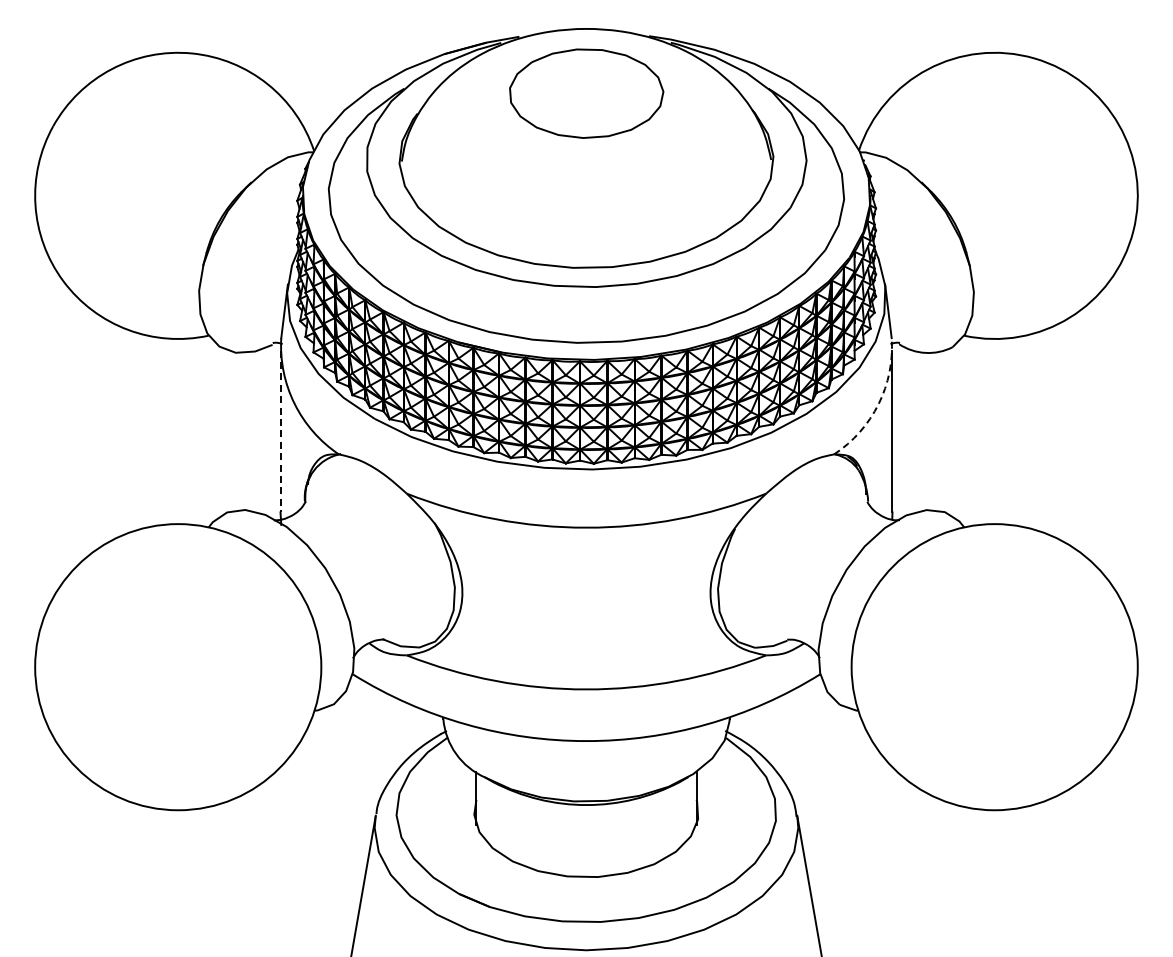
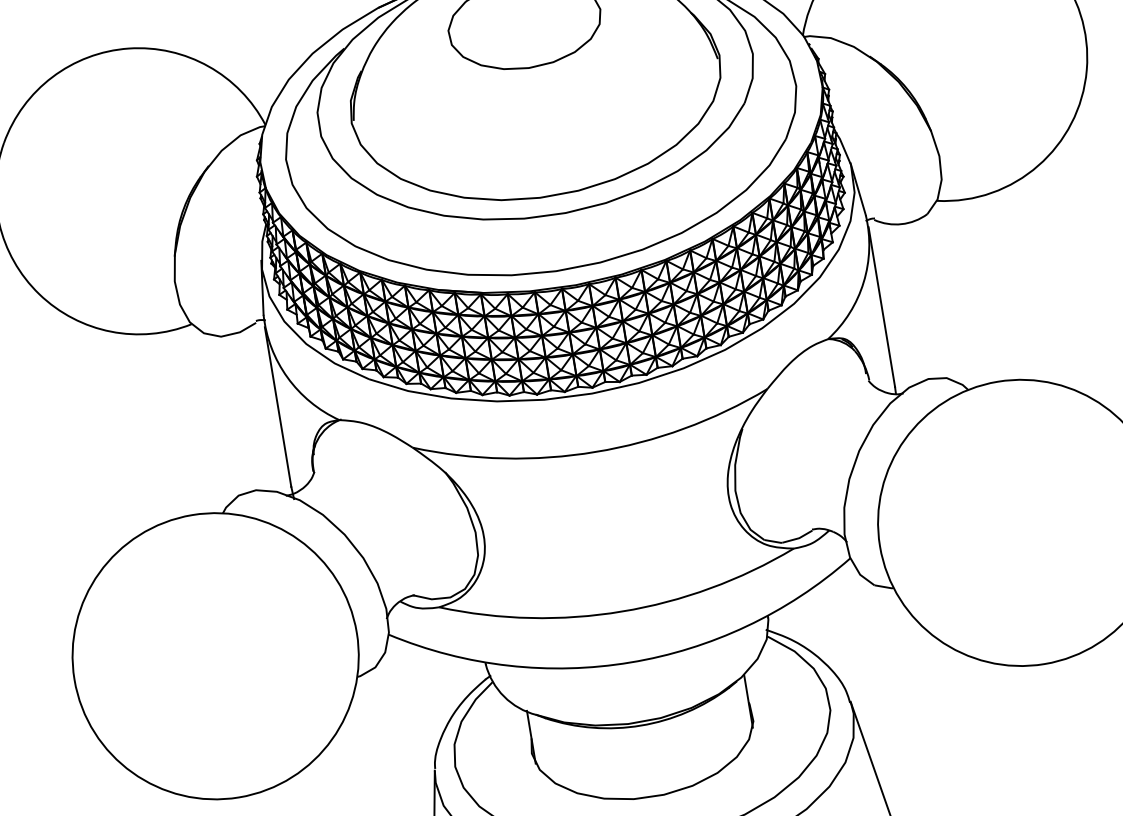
arc: (878, 404) -> (863, 282), dashed -> solid
line: (280, 431) -> (278, 407), dashed -> solid

